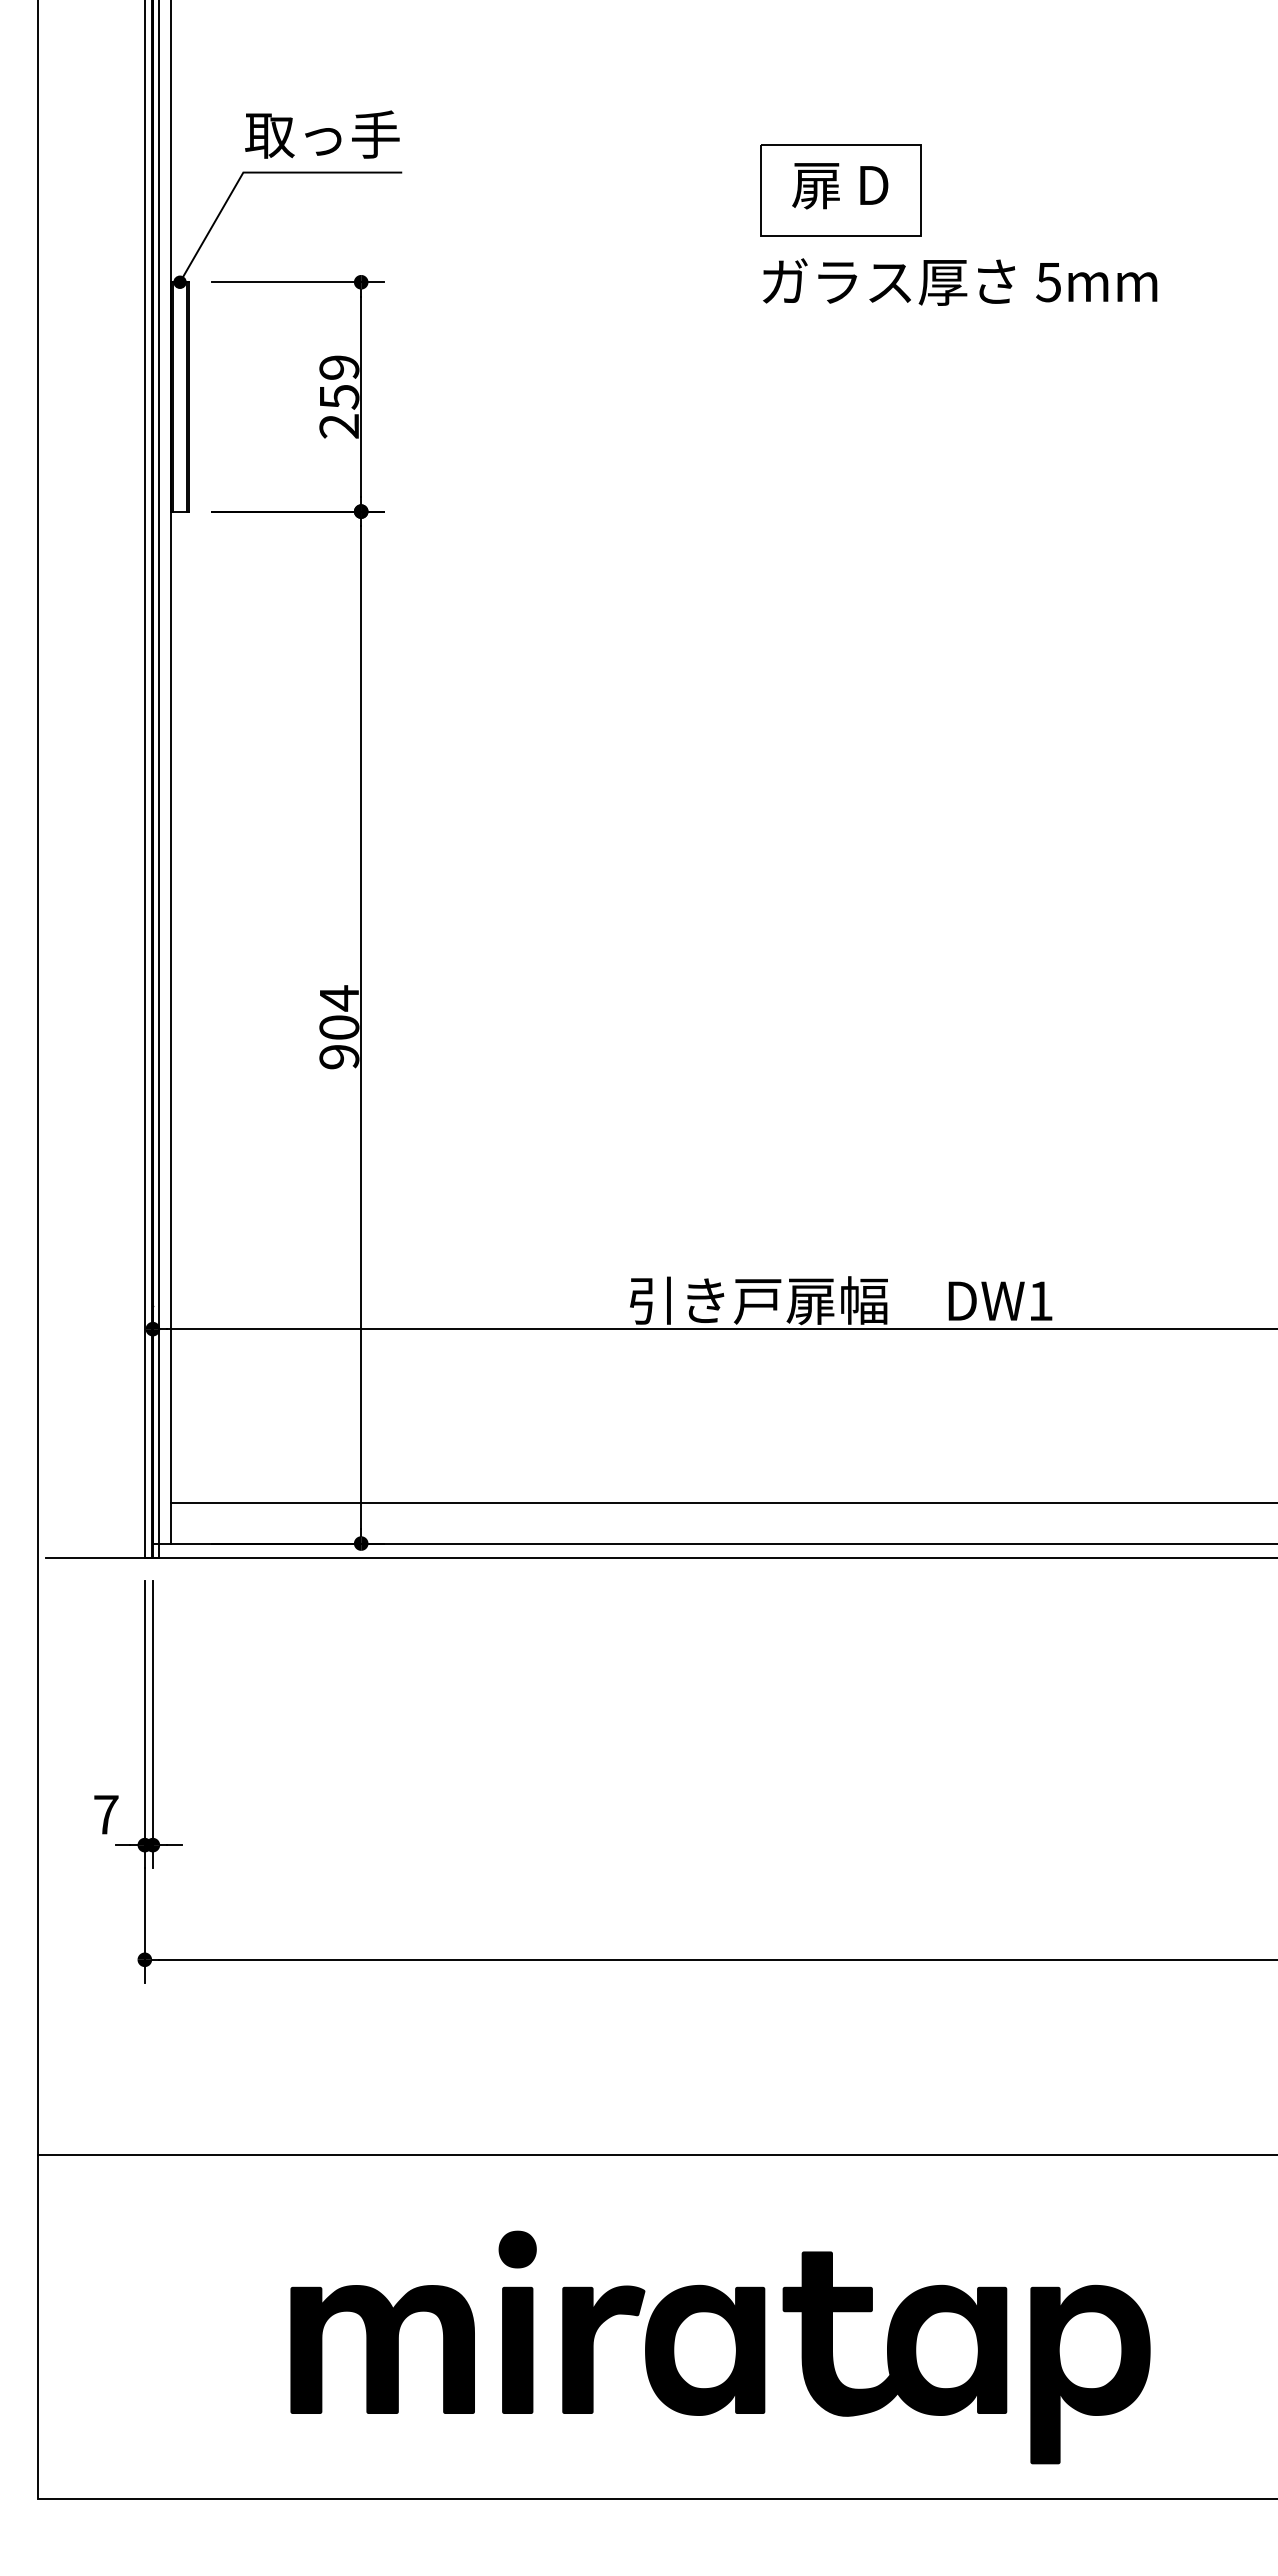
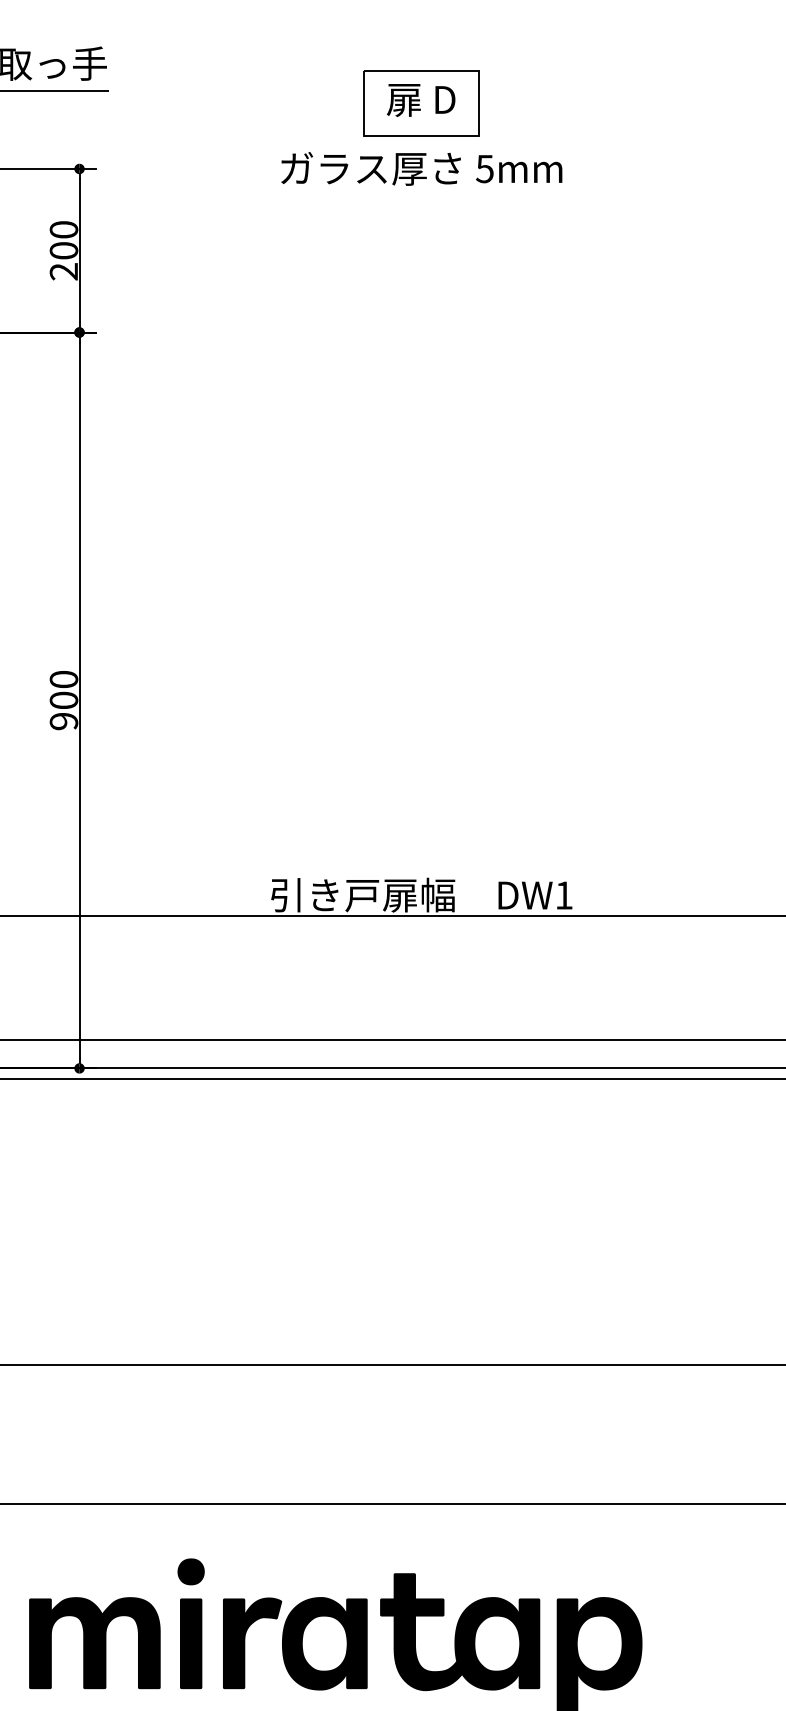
text: (960, 281) -> (422, 168), moved
text: (339, 382) -> (64, 240), 259 -> 200
text: (339, 998) -> (64, 679), 904 -> 900

